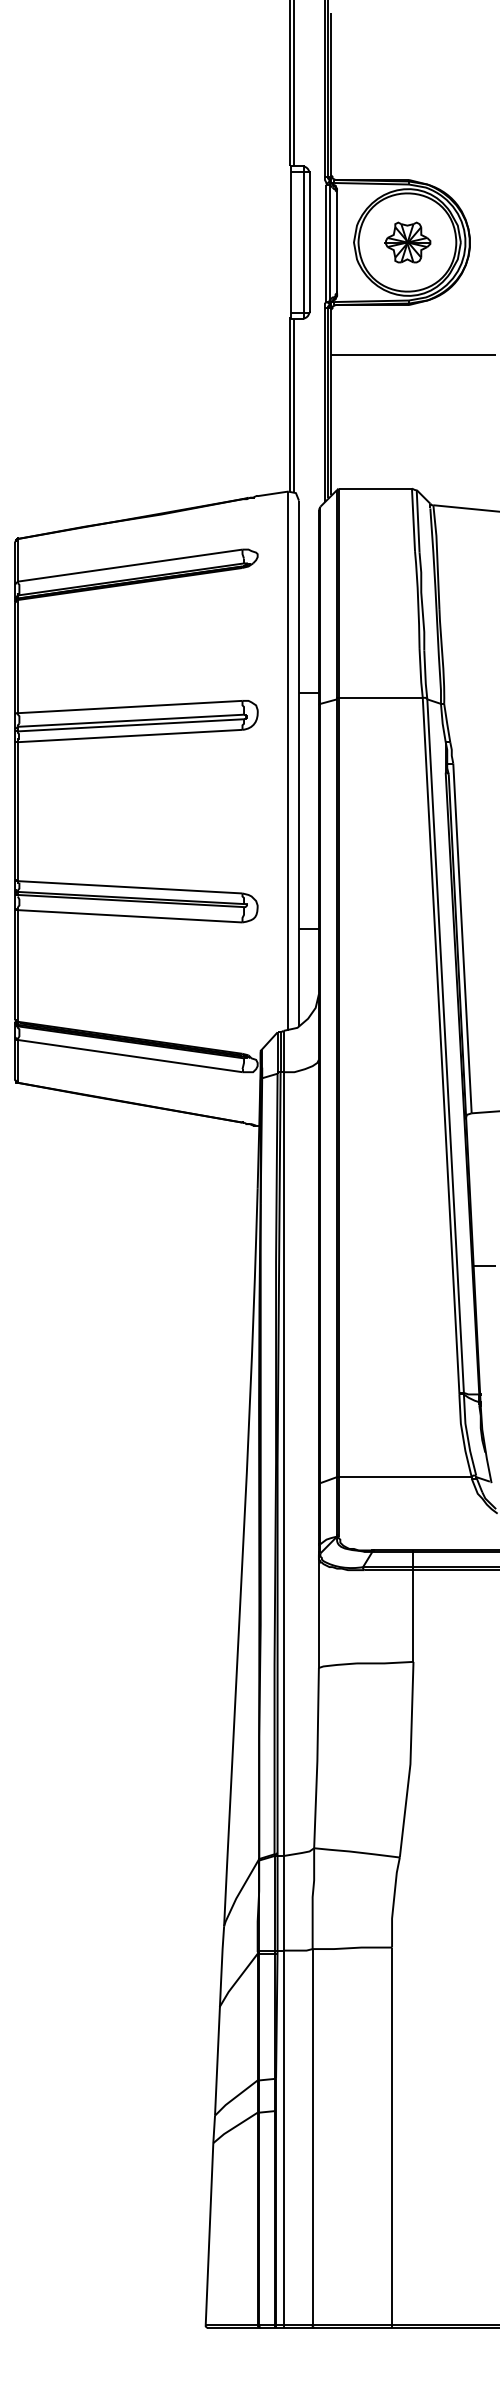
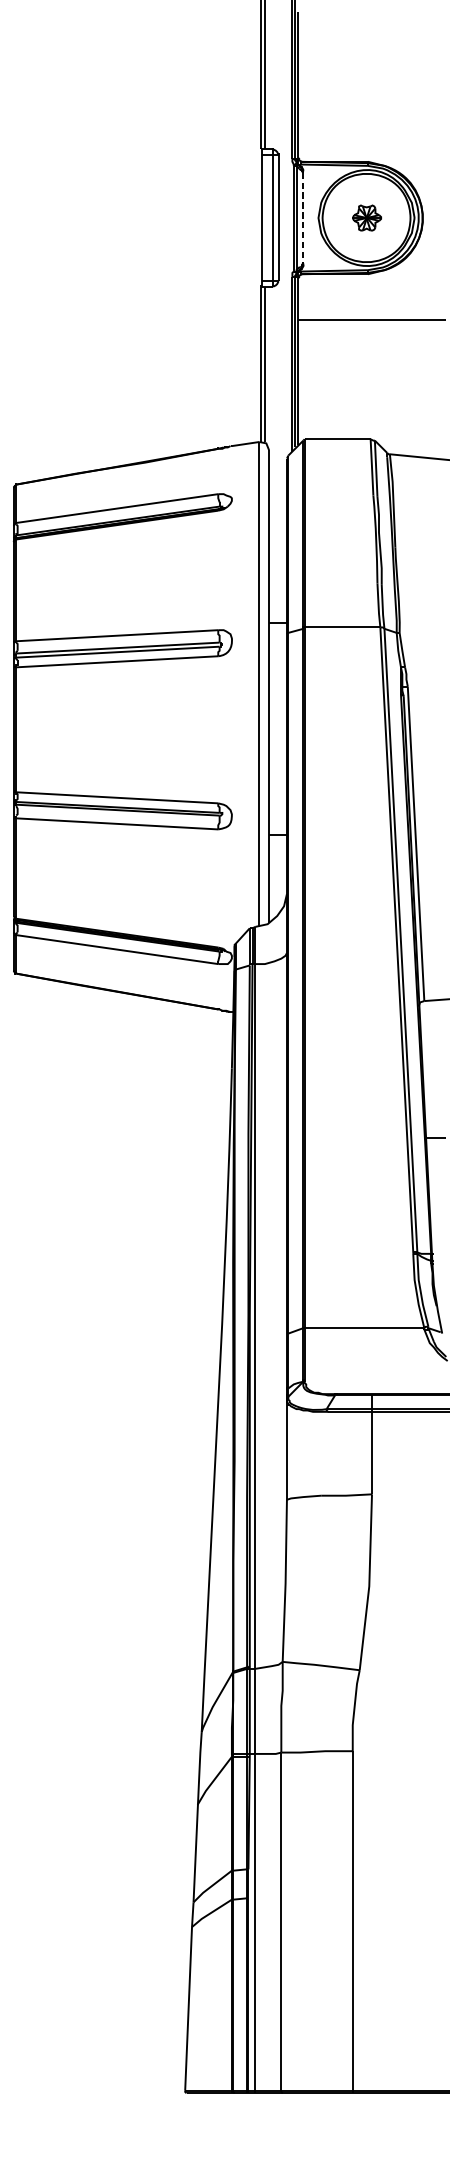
part: (407, 242) -> (366, 218), size x0.7
line: (337, 243) -> (303, 218), solid -> dashed

